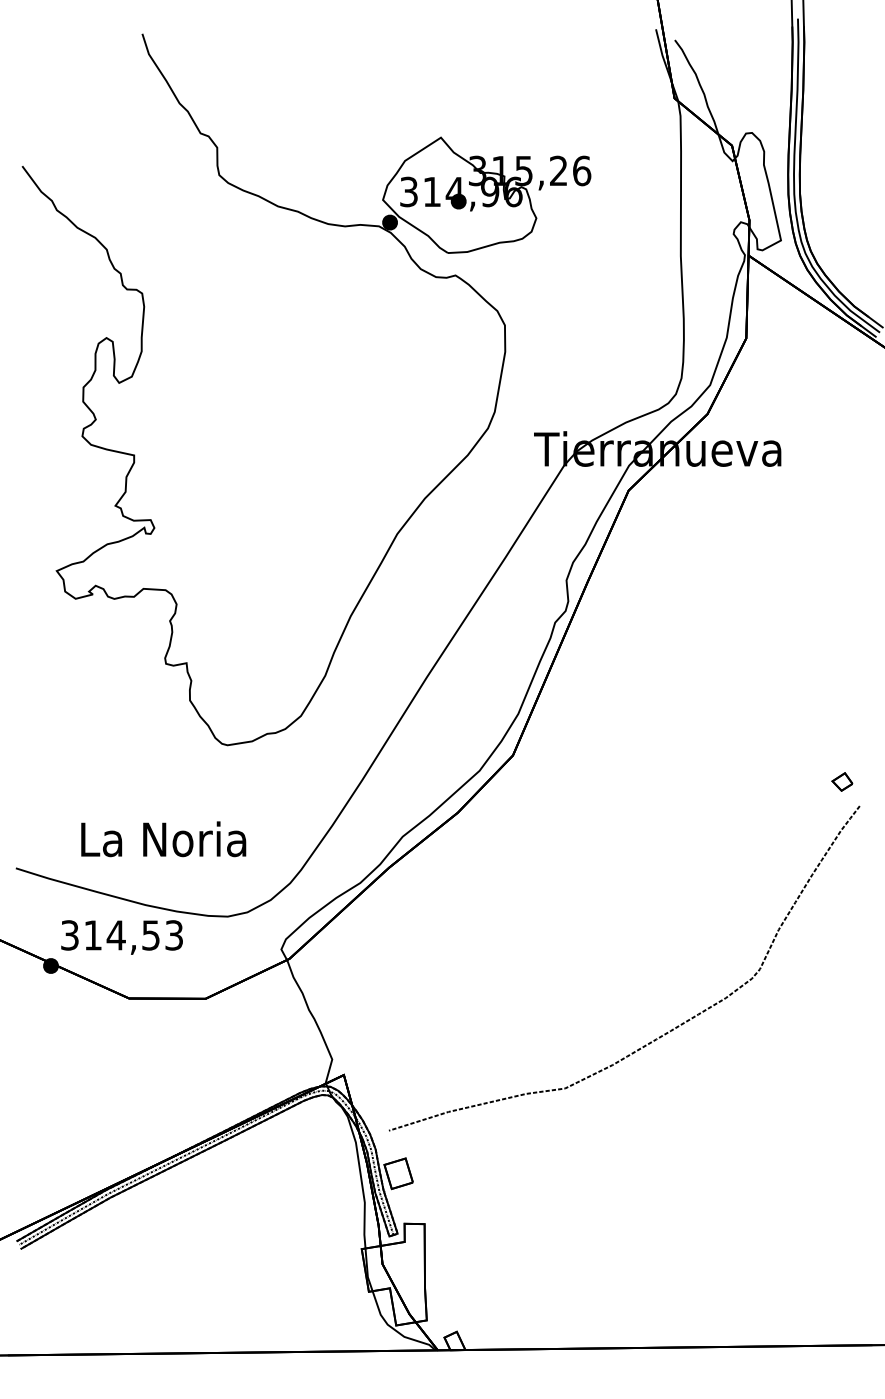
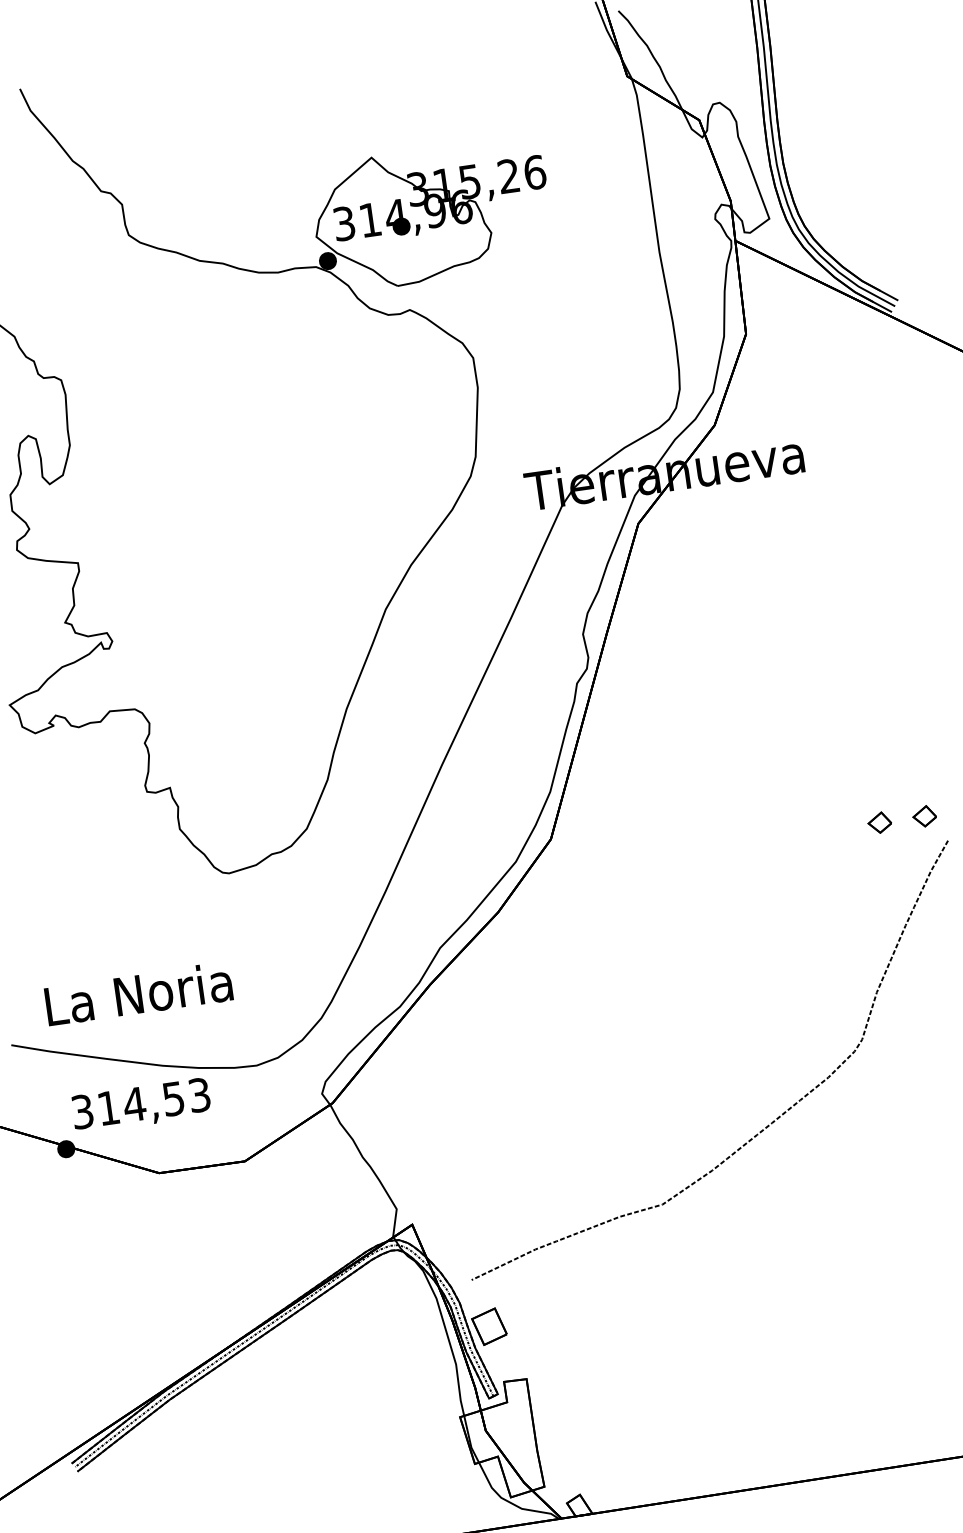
part: (802, 781) -> (879, 822), added
text: (163, 839) -> (138, 994), moved

